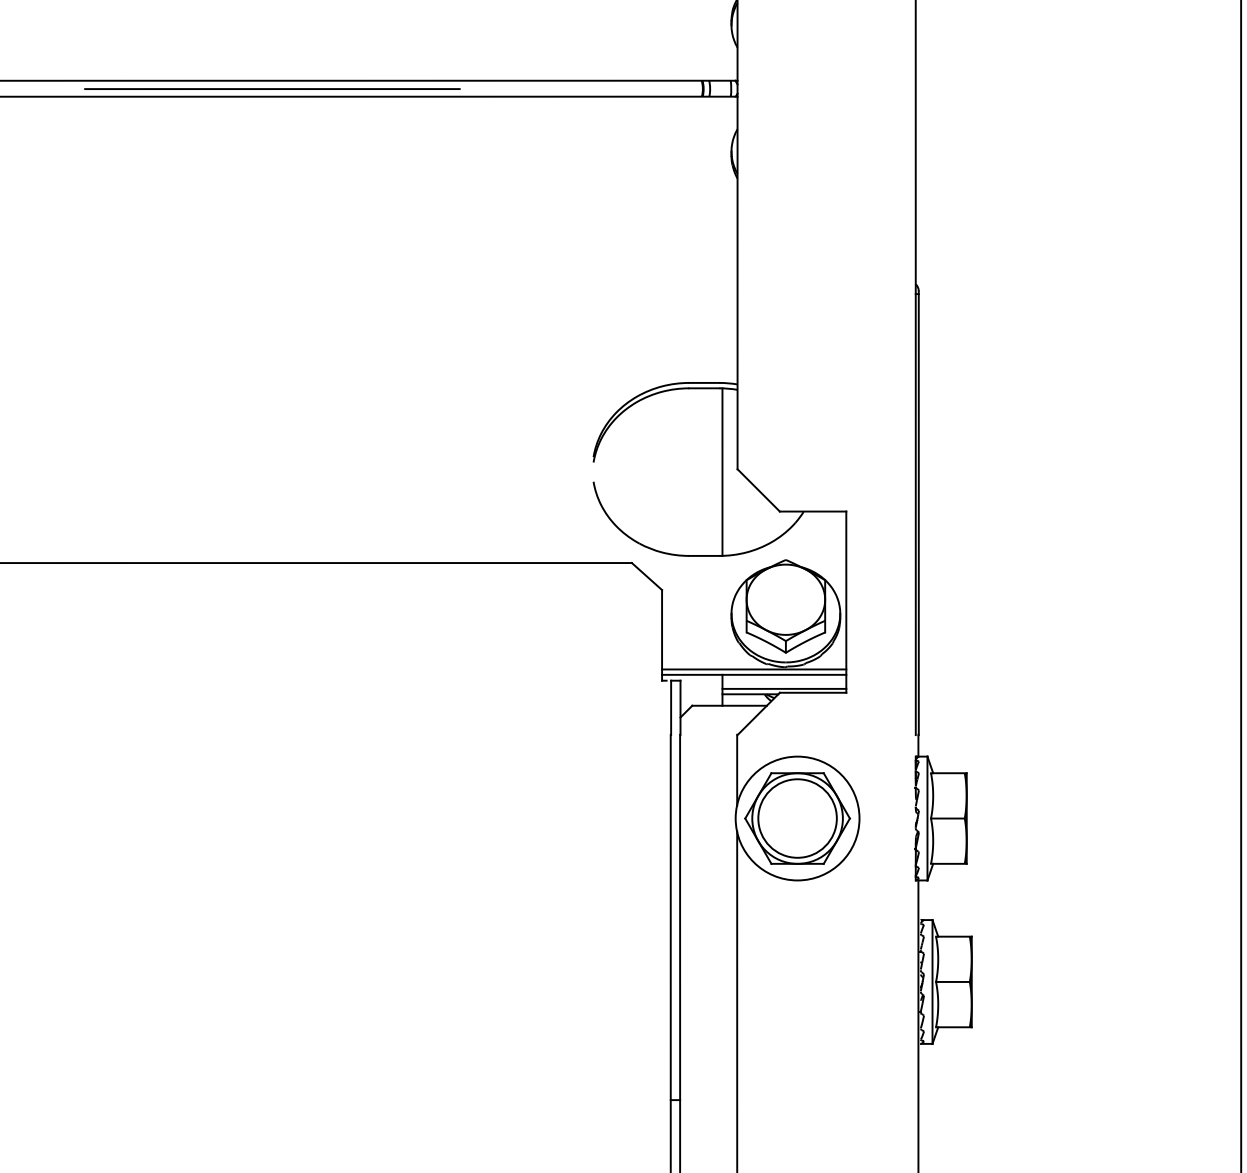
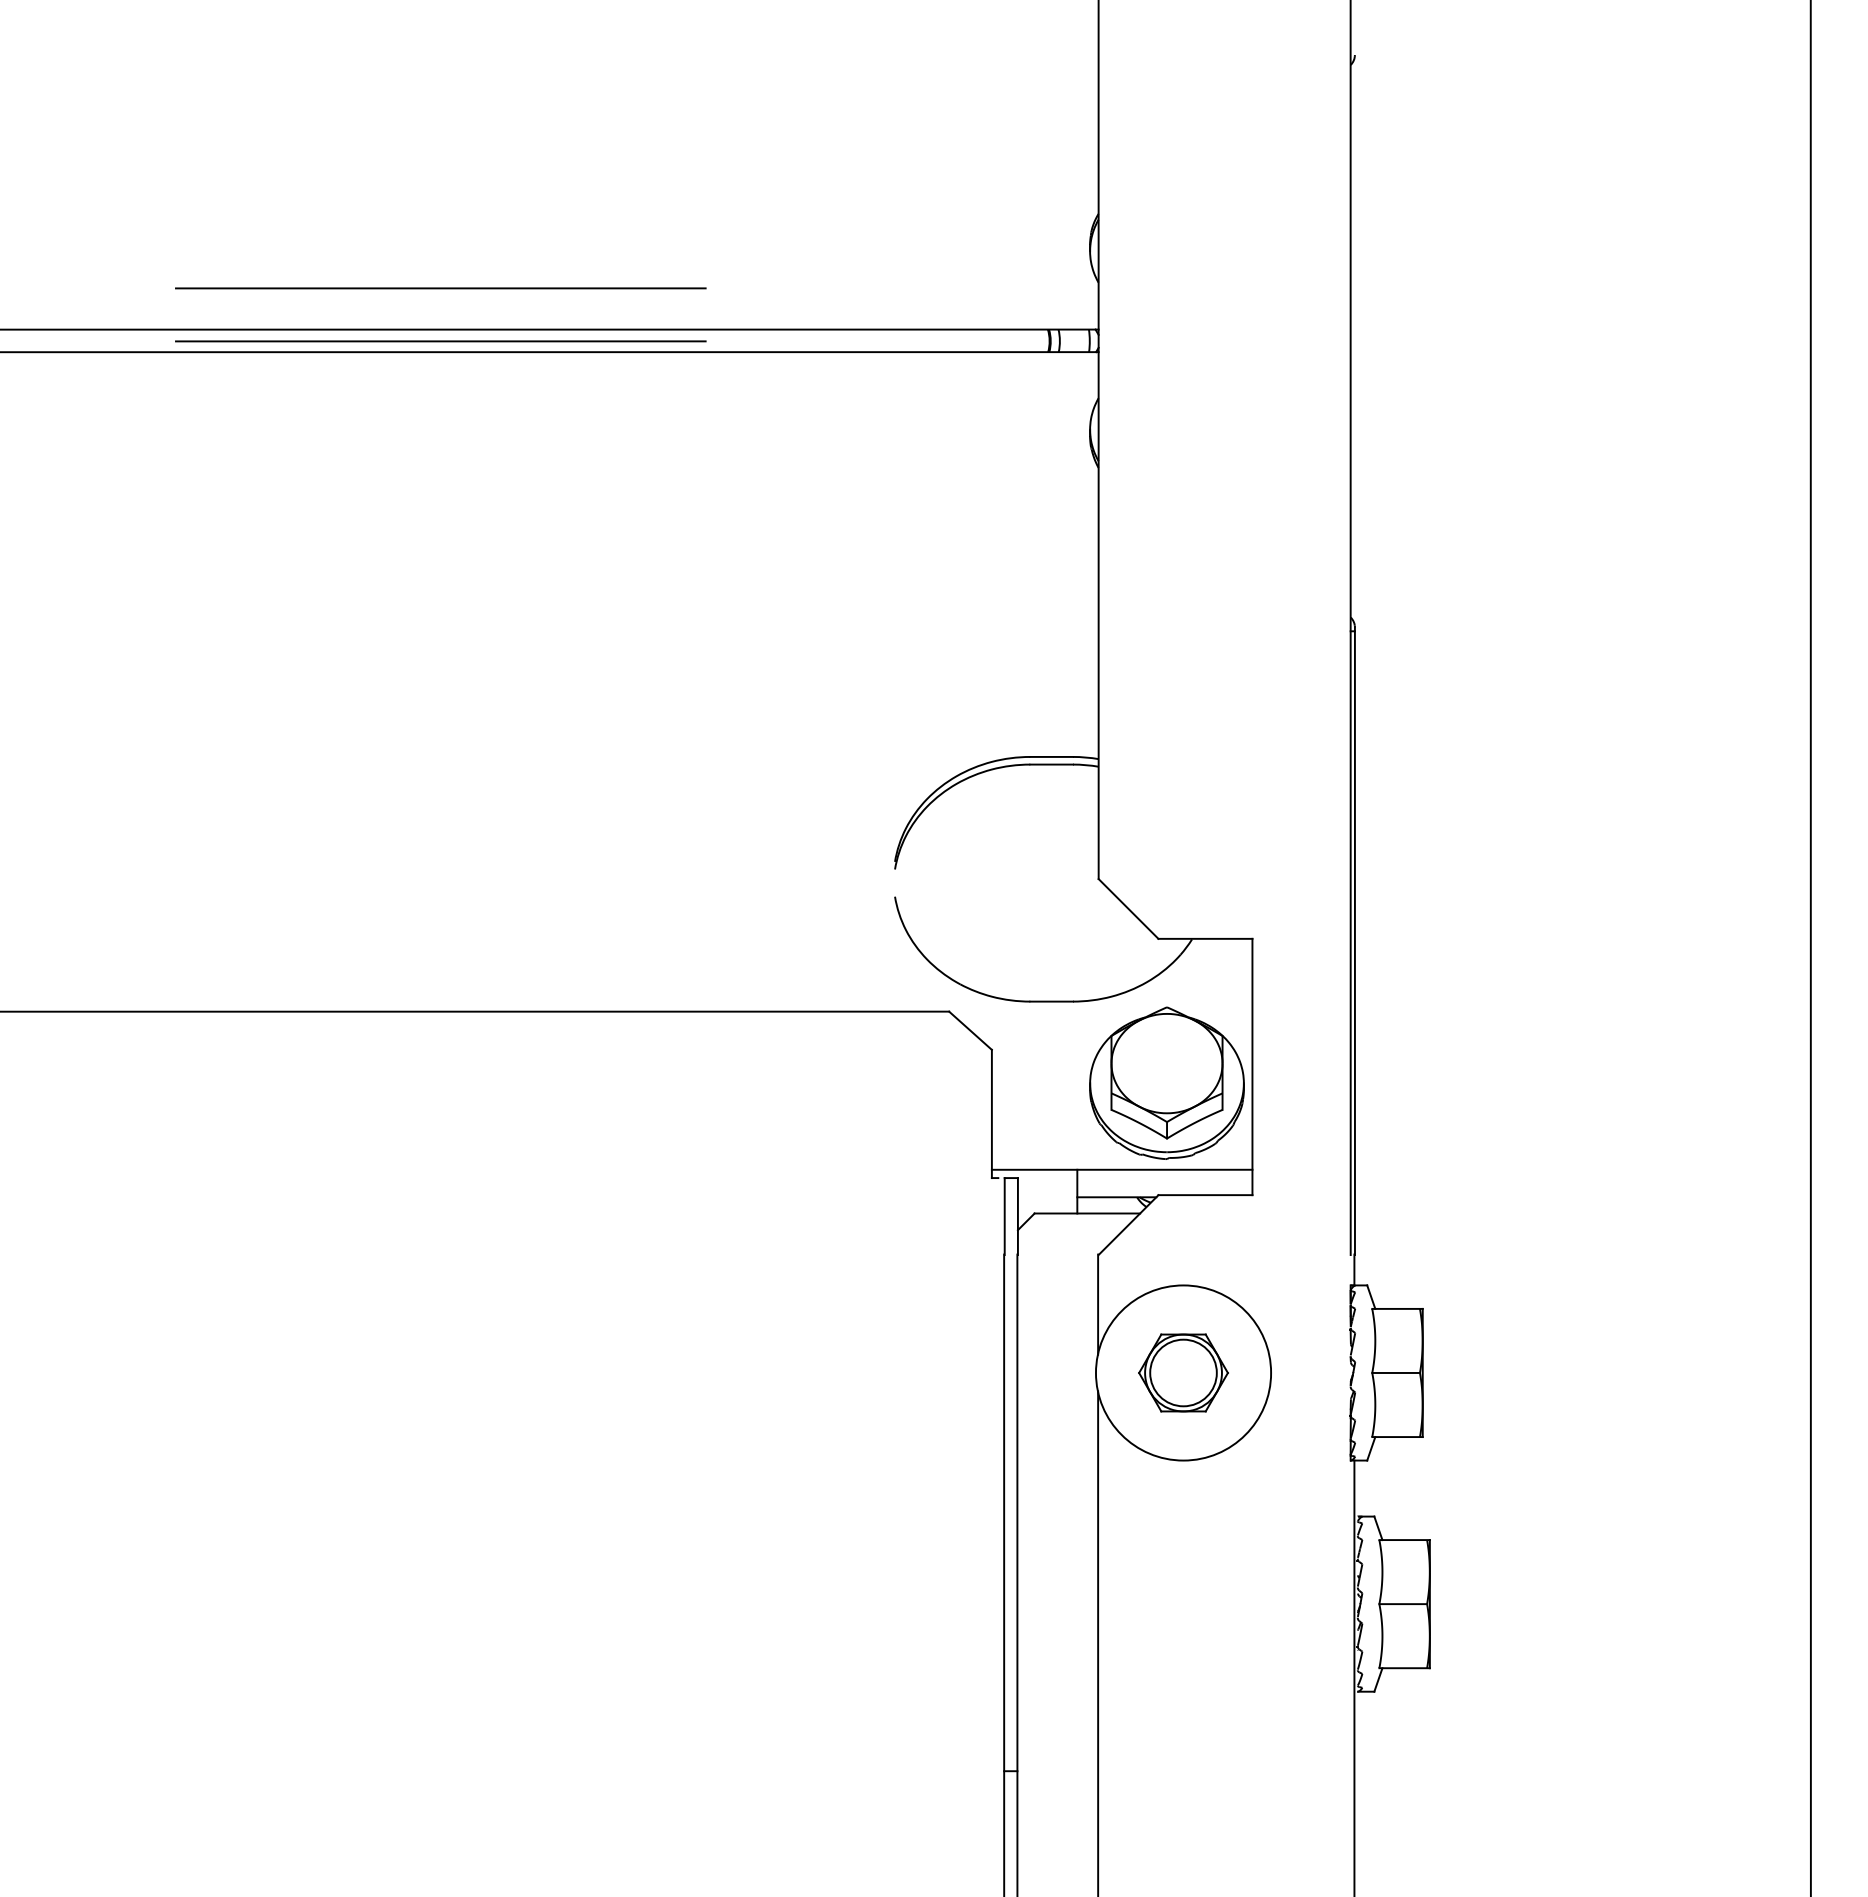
line: (272, 51) -> (440, 288), added
line: (722, 471) -> (1077, 882), removed
line: (753, 669) -> (1121, 1162), removed
line: (784, 688) -> (1164, 1189), removed
part: (797, 818) -> (1183, 1372), size x0.6
line: (927, 818) -> (1367, 1372), removed
line: (932, 981) -> (1374, 1603), removed

